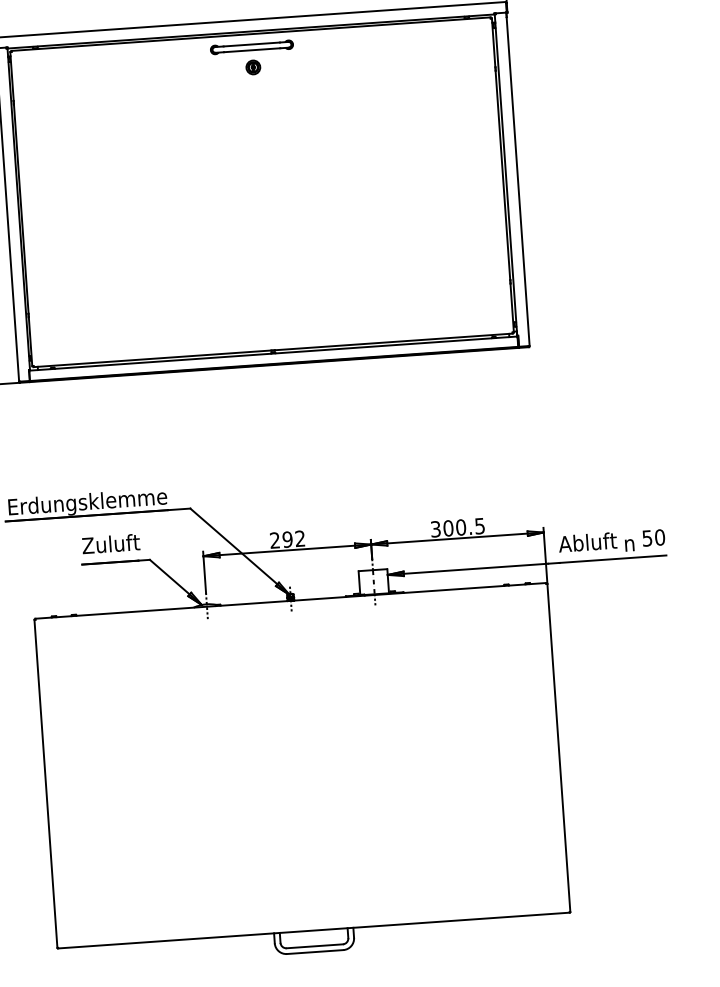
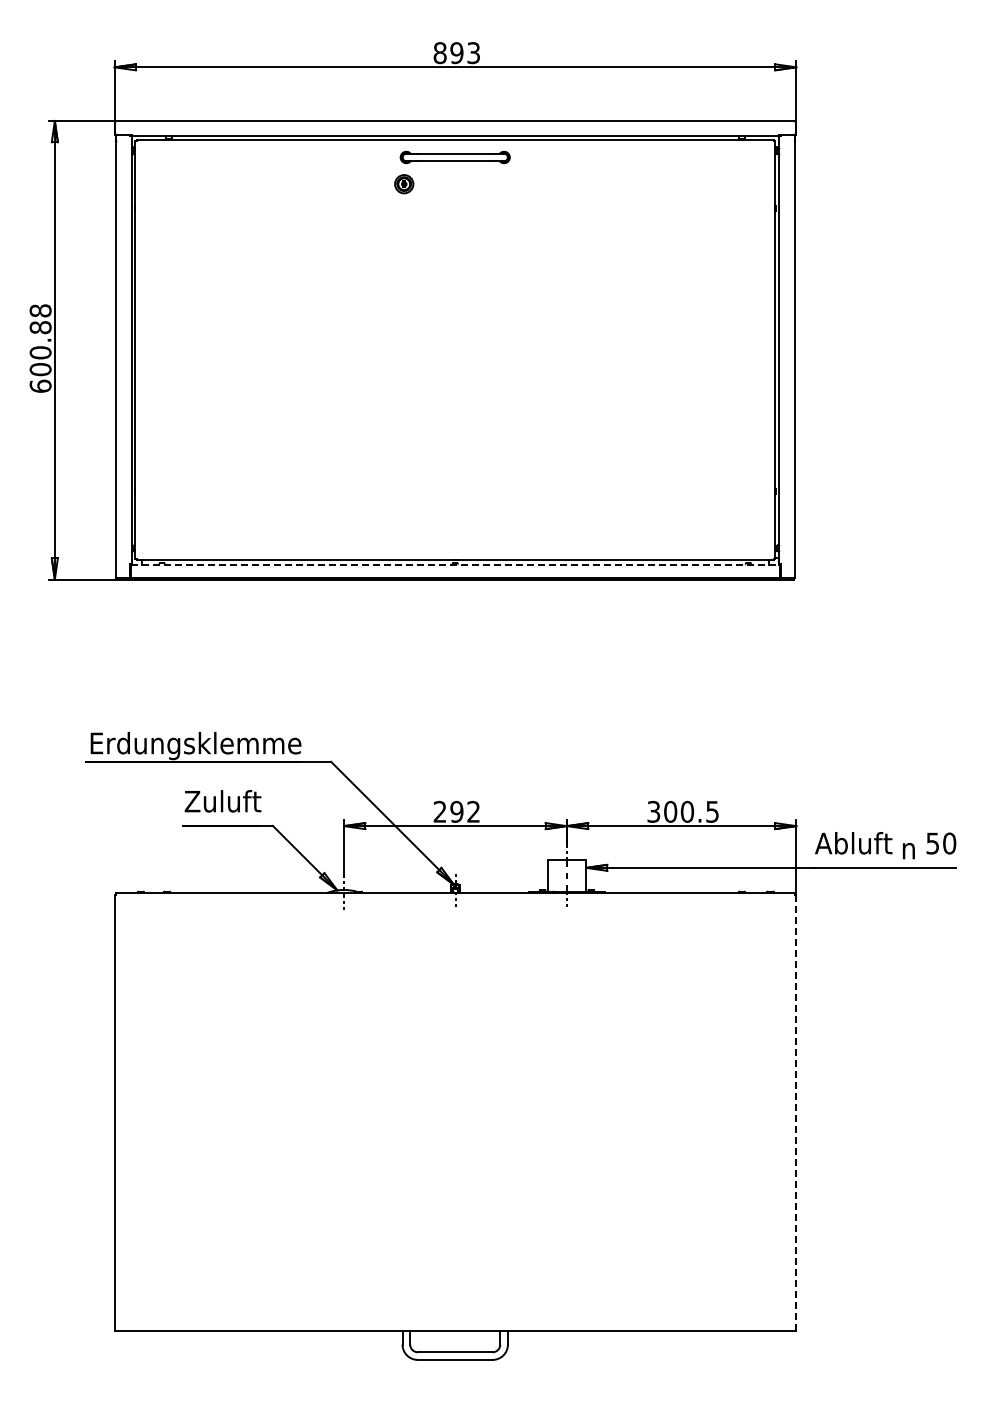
part: (253, 67) -> (404, 184), moved
line: (273, 353) -> (455, 564), solid -> dashed
line: (558, 747) -> (796, 1112), solid -> dashed

